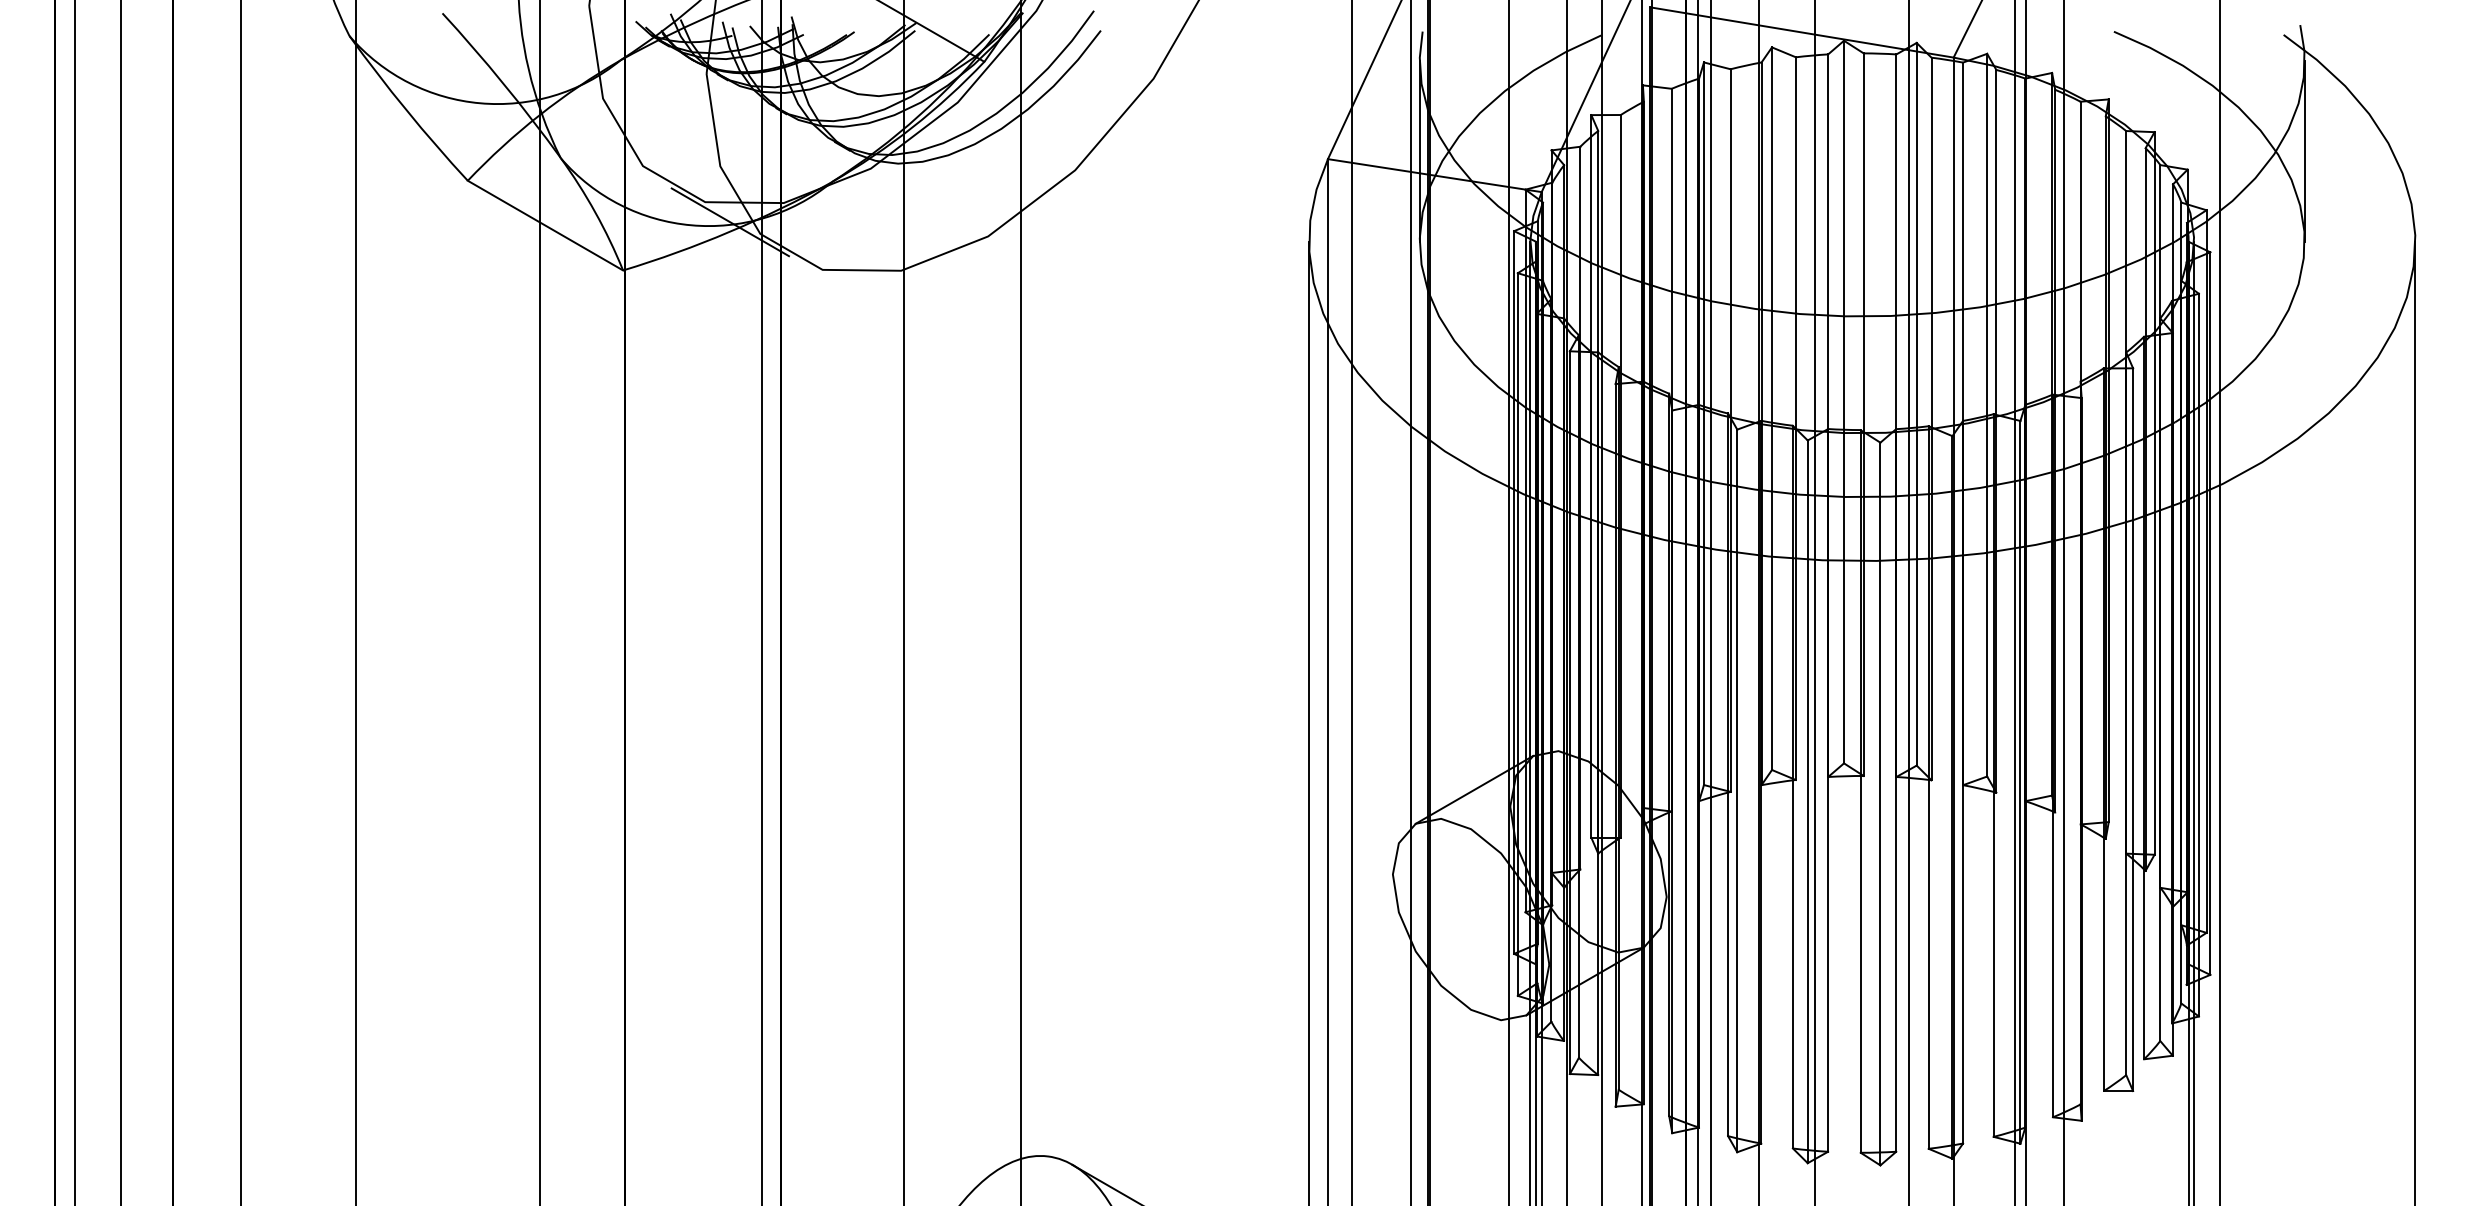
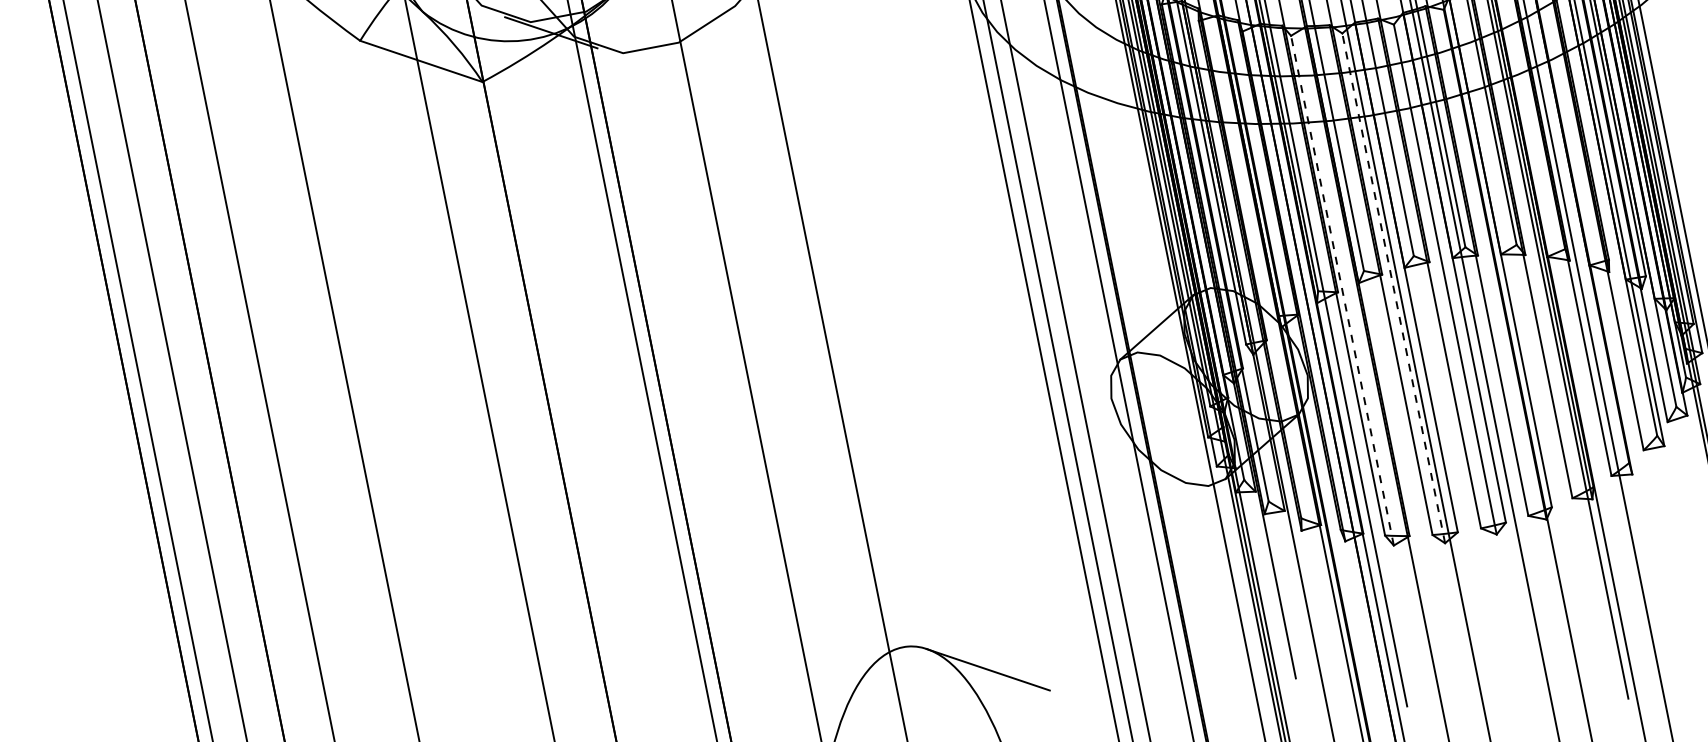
line: (1737, 790) -> (1342, 290), solid -> dashed
line: (1807, 801) -> (1393, 288), solid -> dashed

